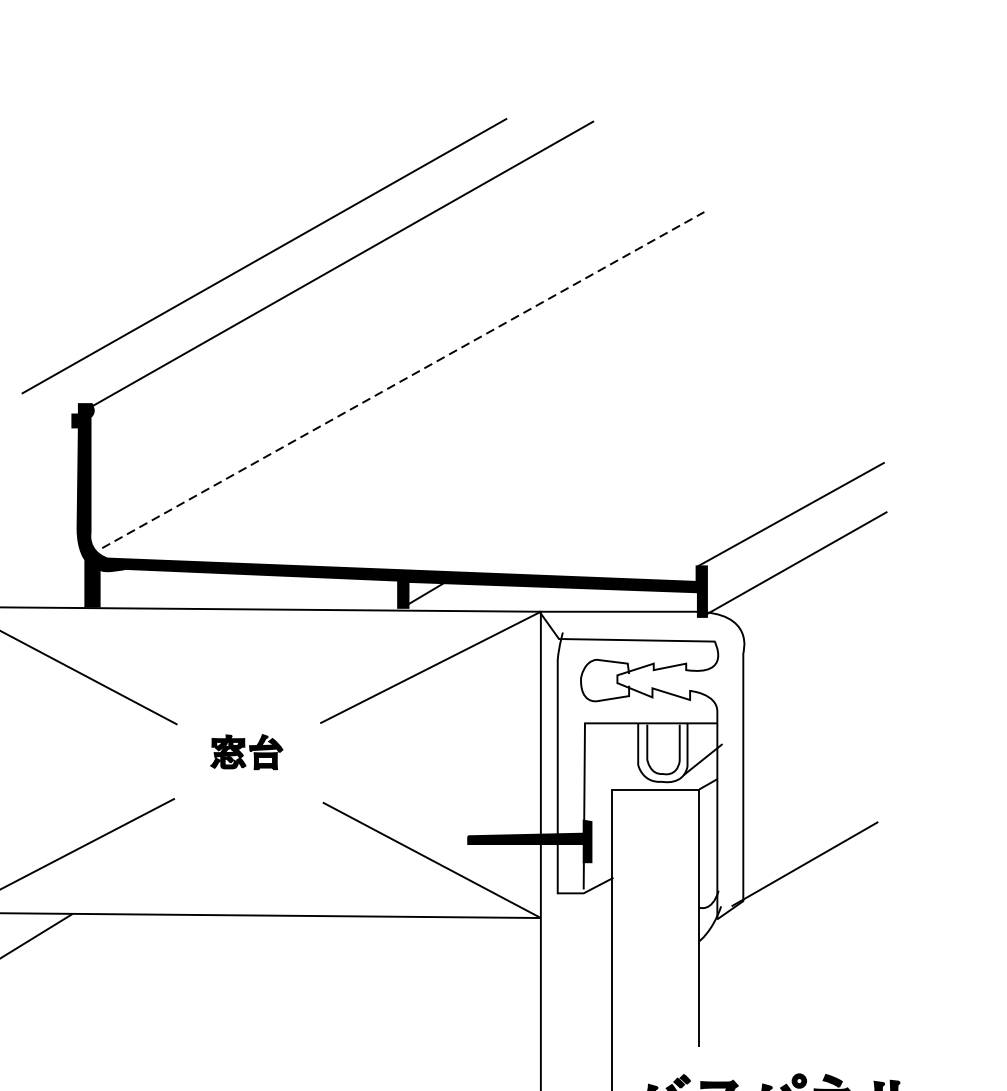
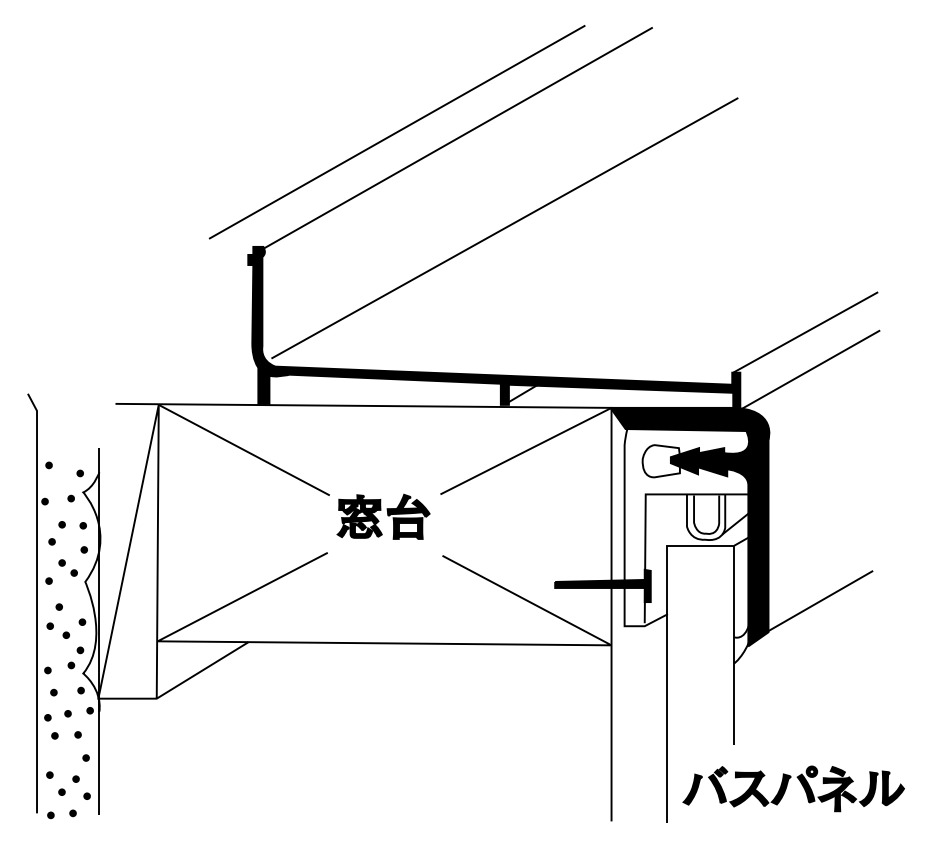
line: (404, 380) -> (505, 228), dashed -> solid
part: (246, 751) -> (383, 516), size x1.67
fill: (641, 764) -> (689, 526), added

